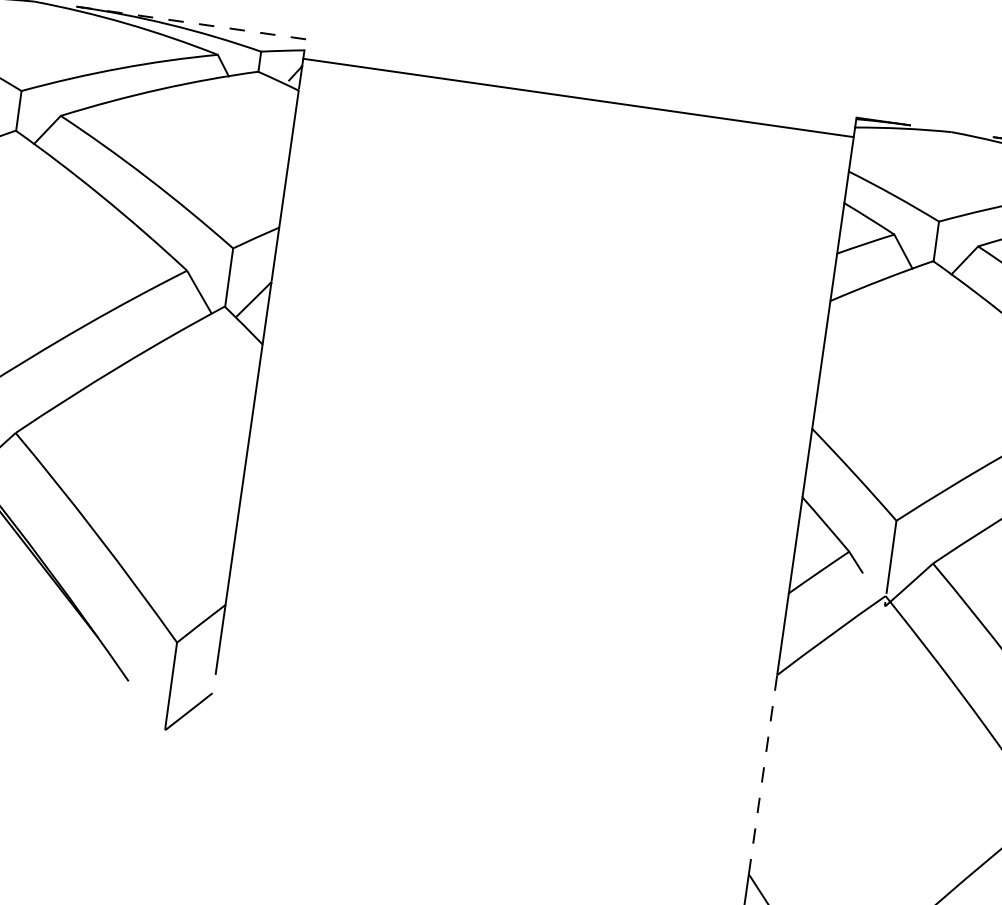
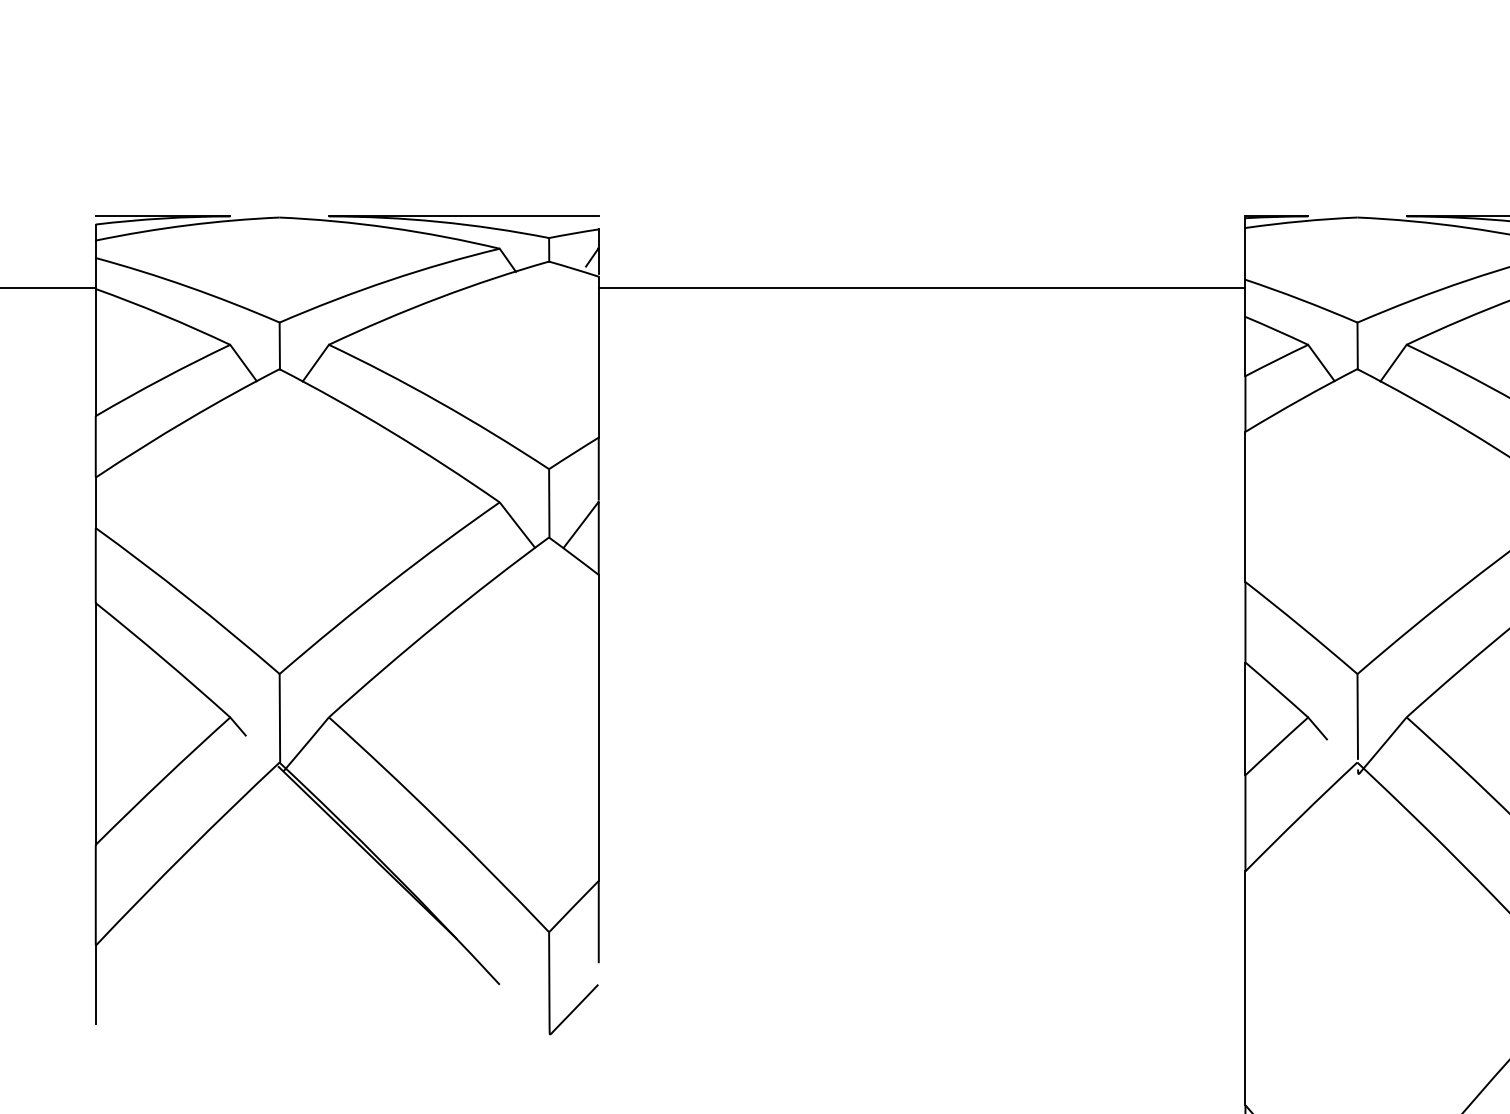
line: (190, 22) -> (463, 216), dashed -> solid
line: (577, 98) -> (921, 288), moved
line: (763, 774) -> (1245, 988), dashed -> solid

